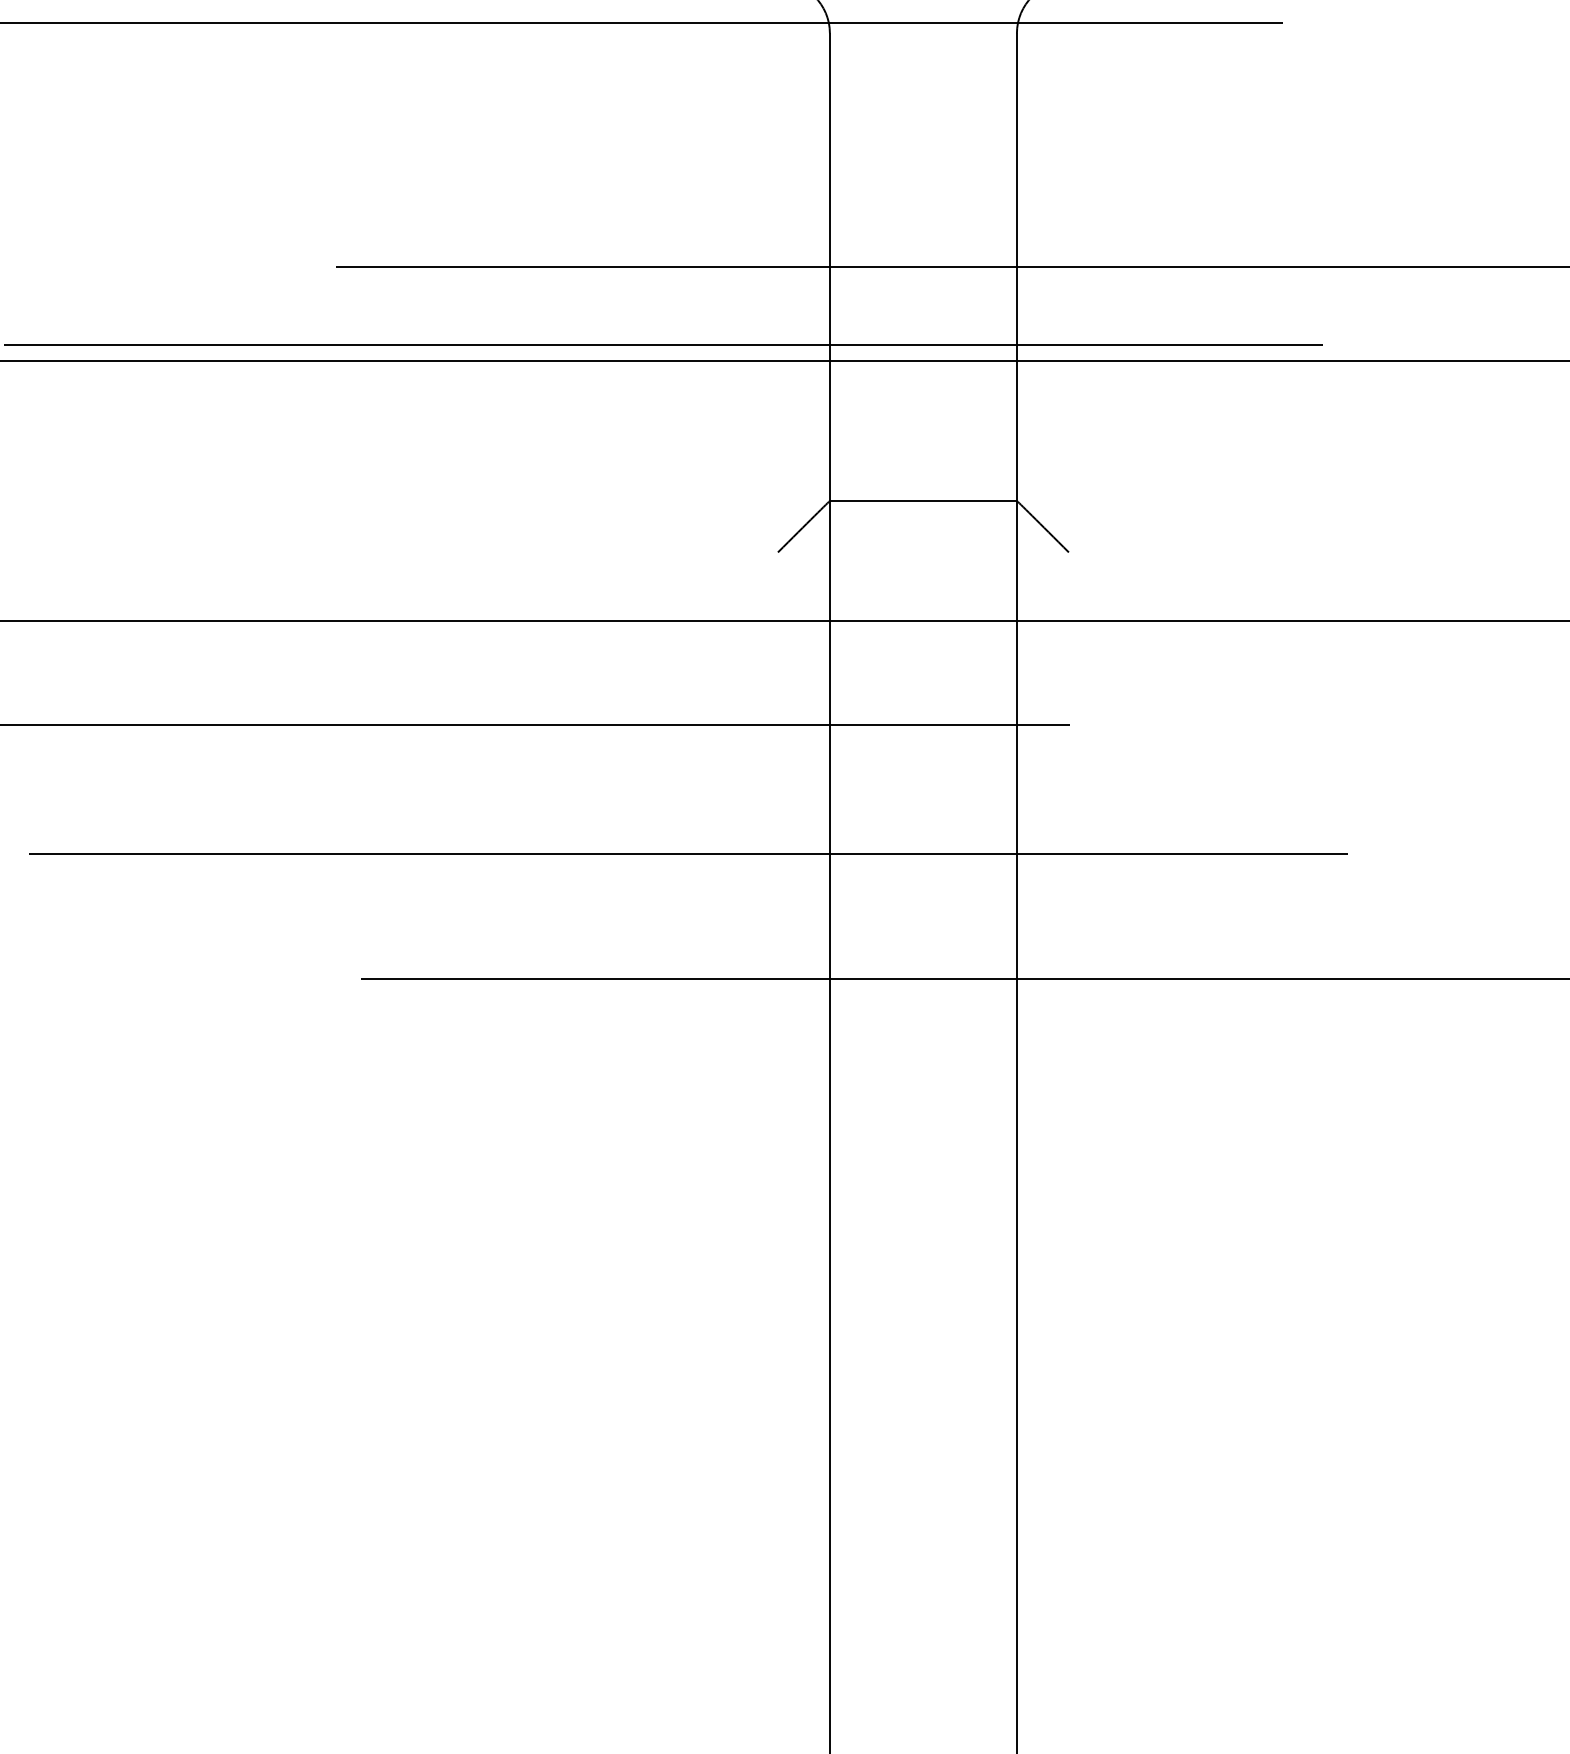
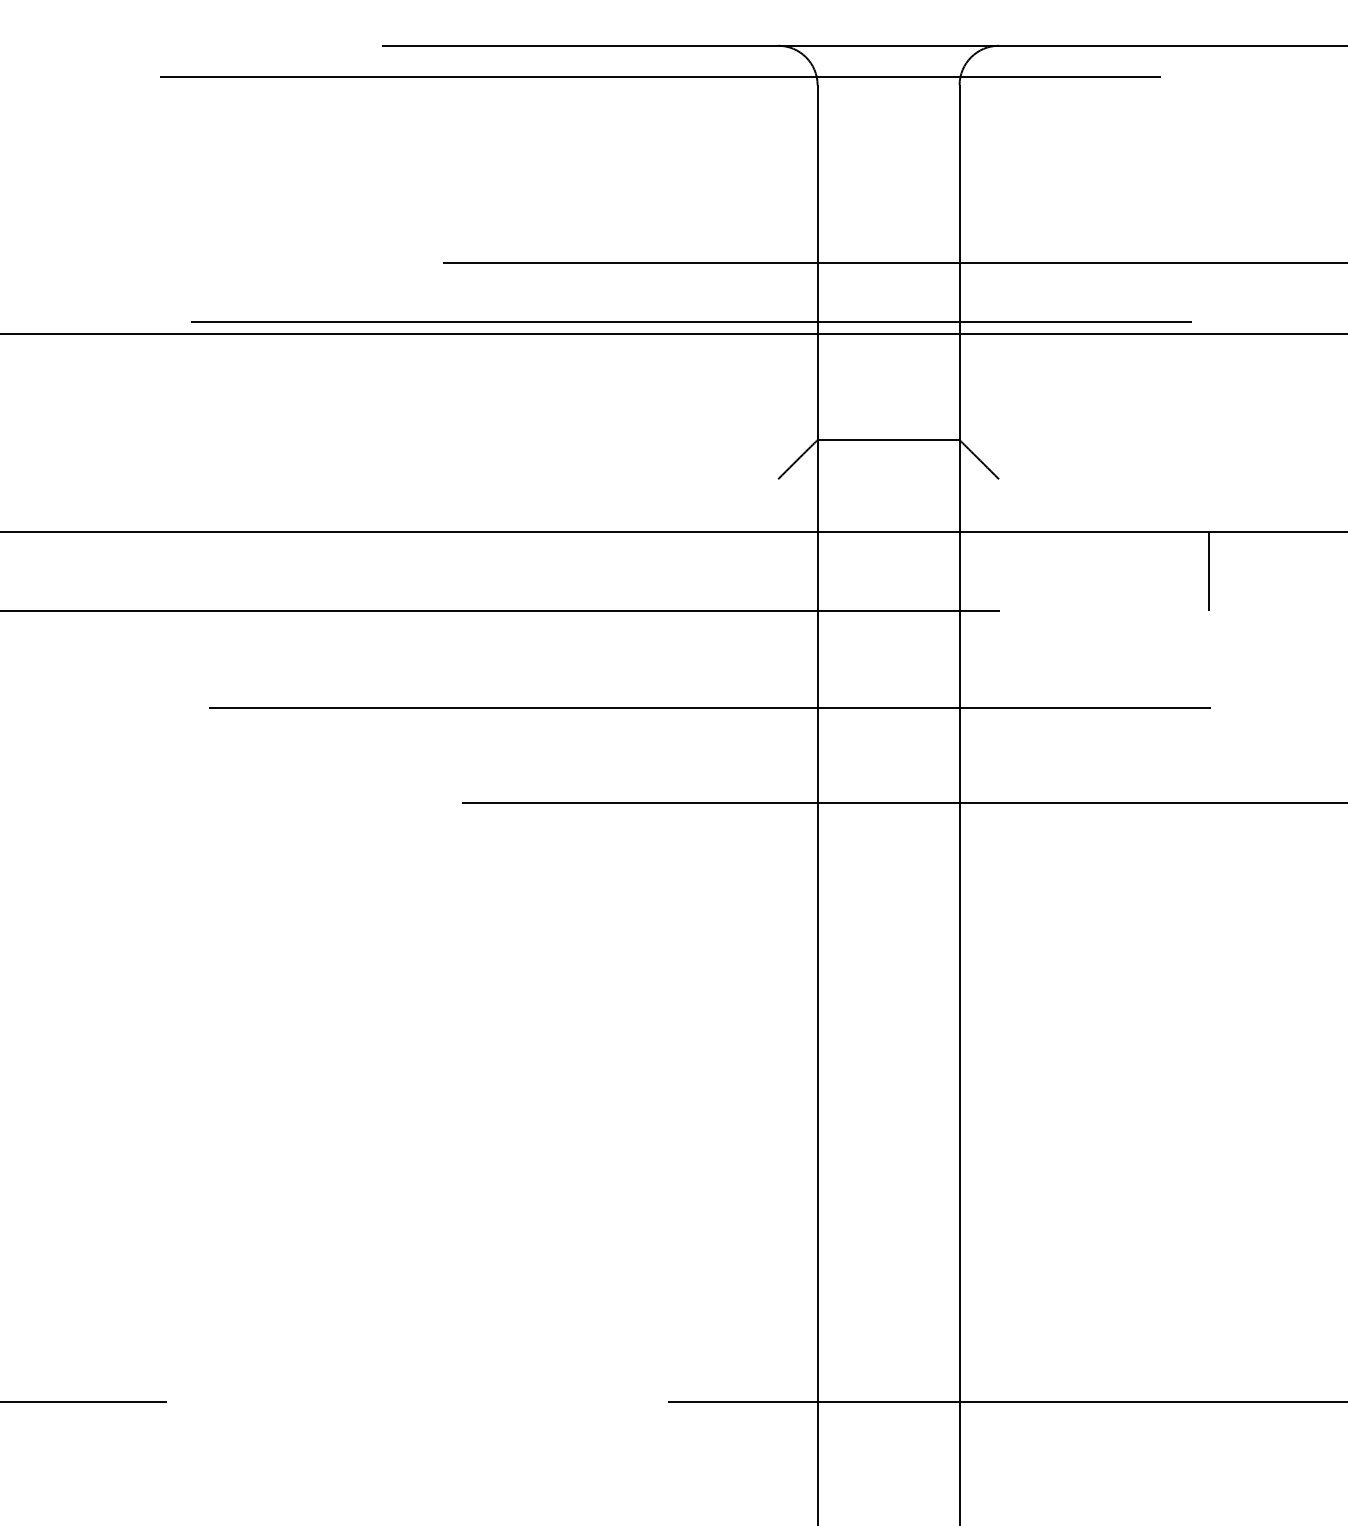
line: (1344, 672) -> (1208, 570), added

